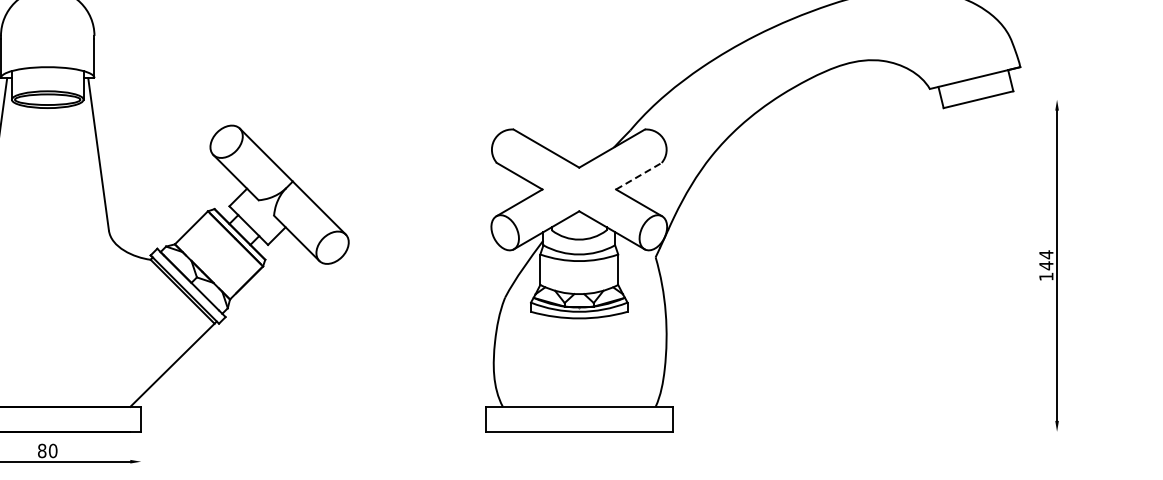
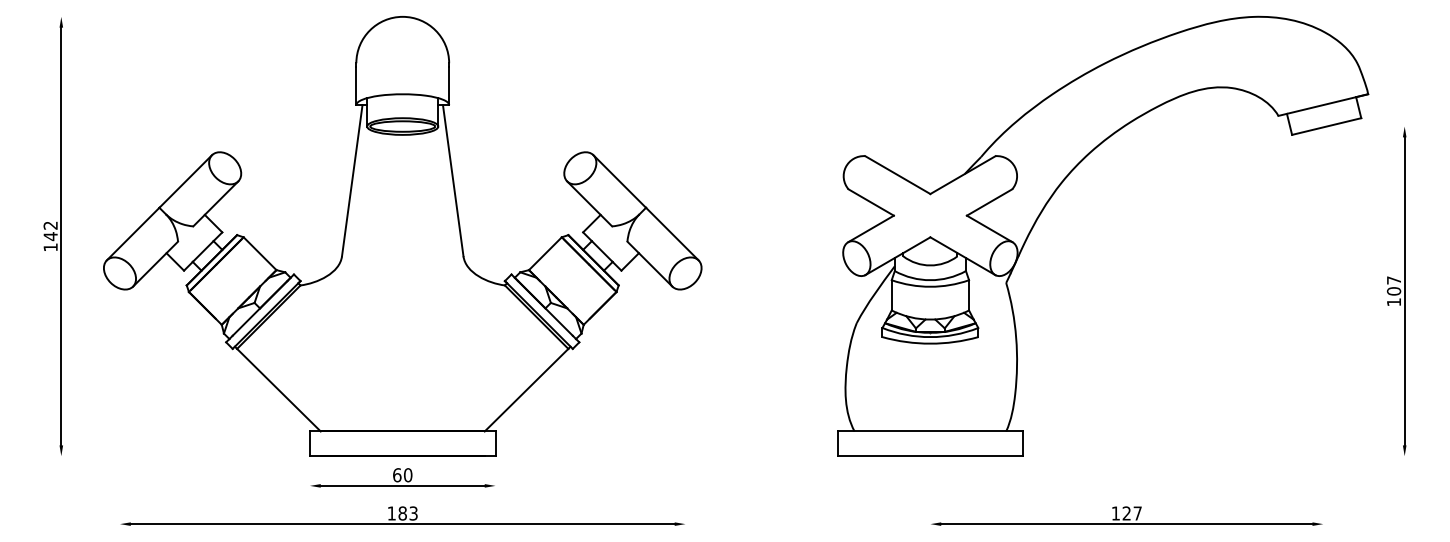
line: (639, 176) -> (990, 202), dashed -> solid
text: (1045, 259) -> (1393, 285), 144 -> 107
text: (42, 451) -> (397, 475), 80 -> 60

